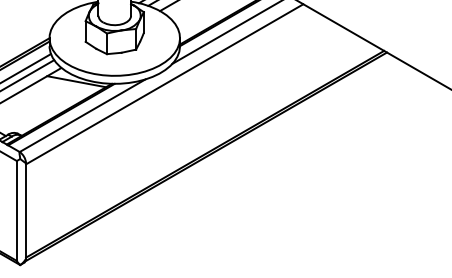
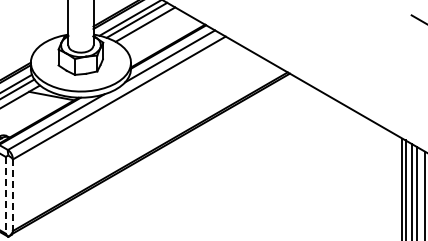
line: (16, 211) -> (5, 195), solid -> dashed
line: (25, 211) -> (12, 195), solid -> dashed

